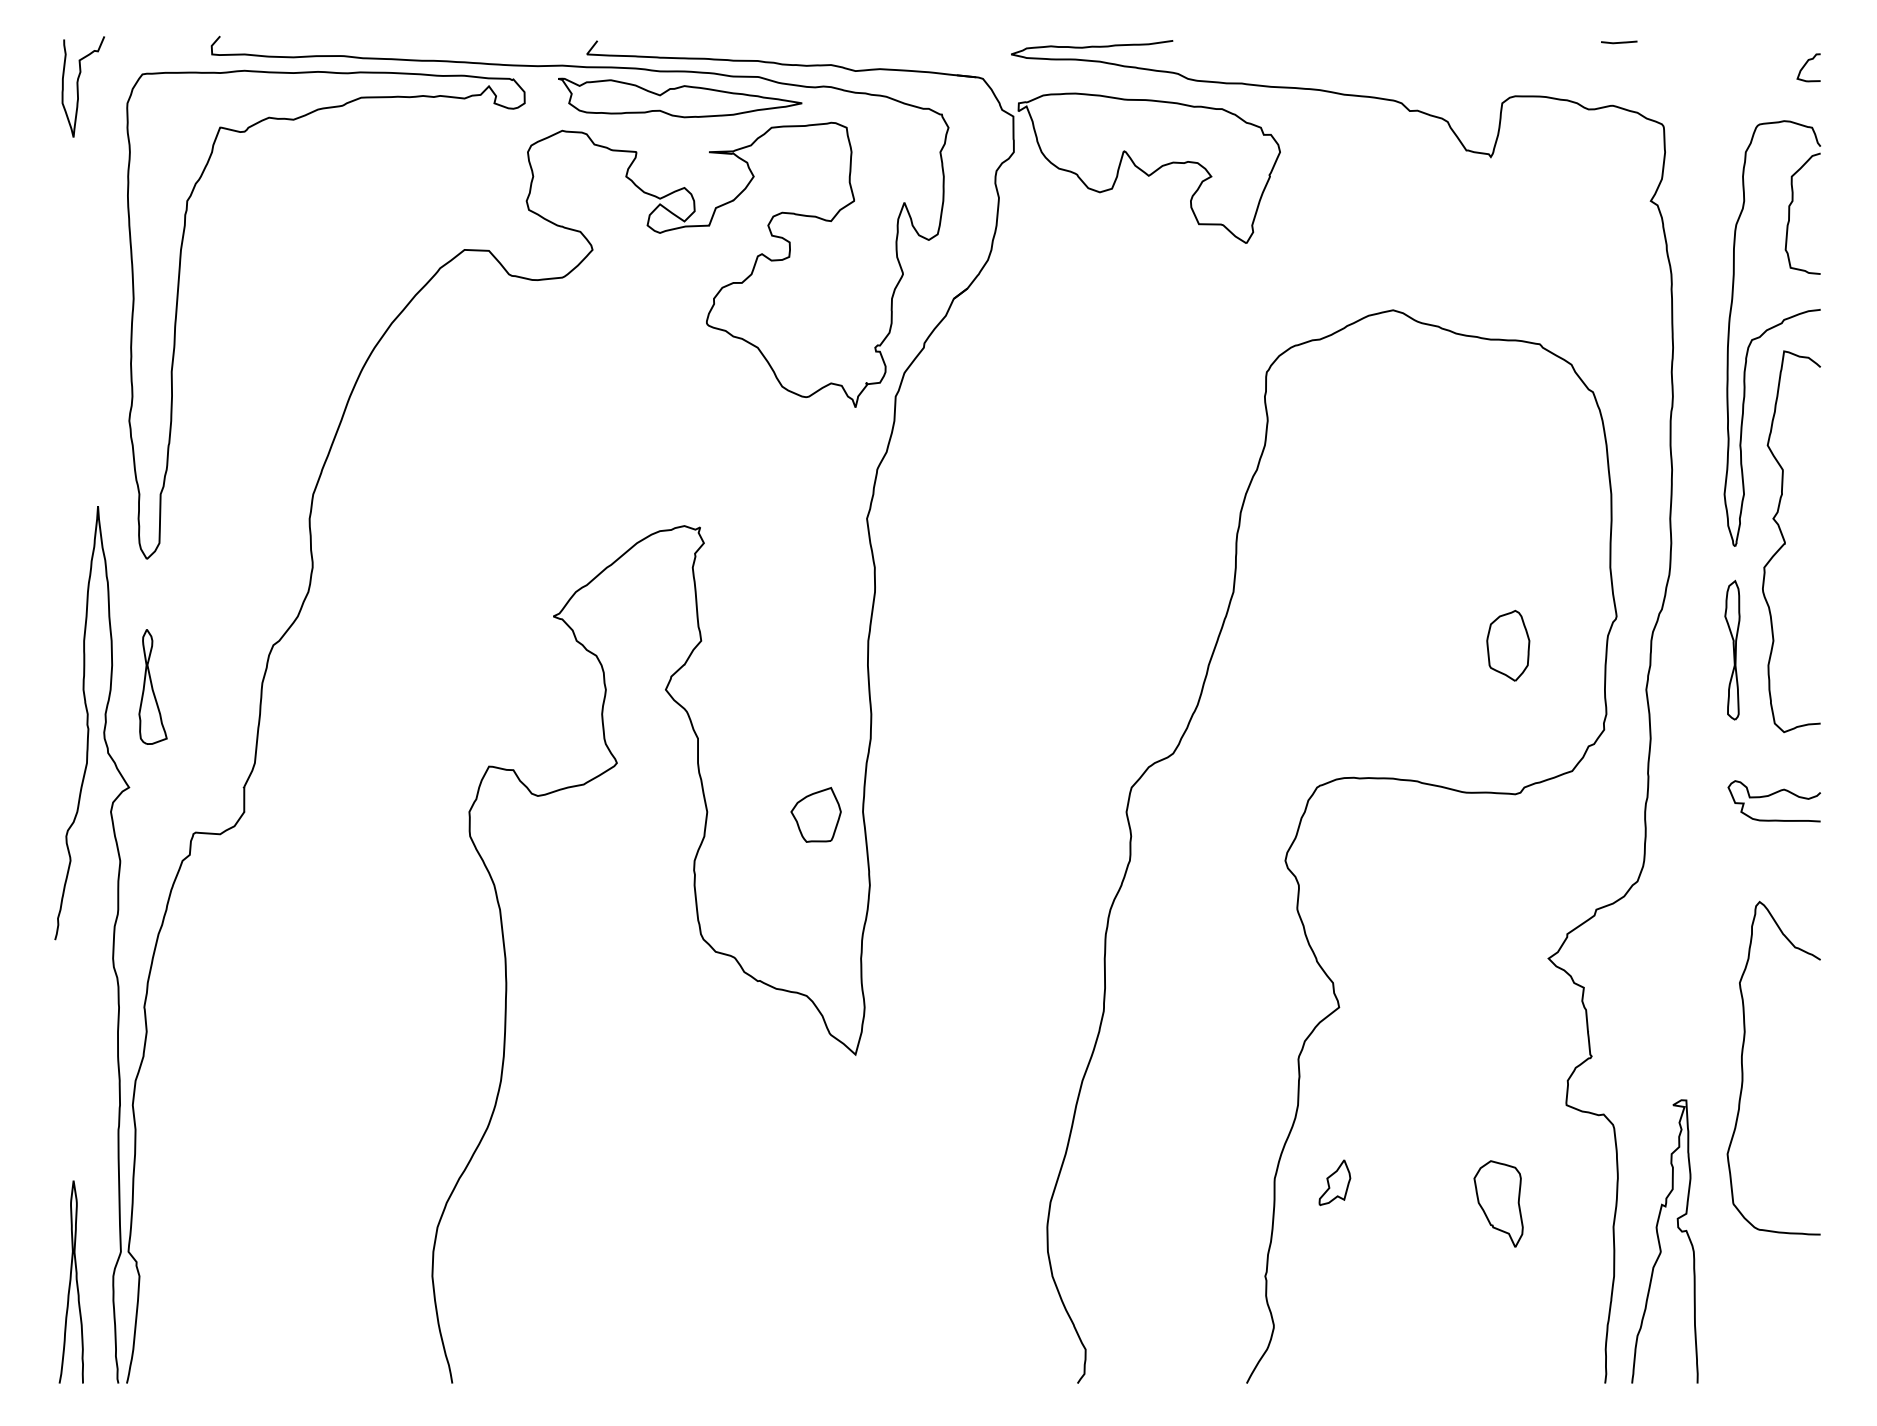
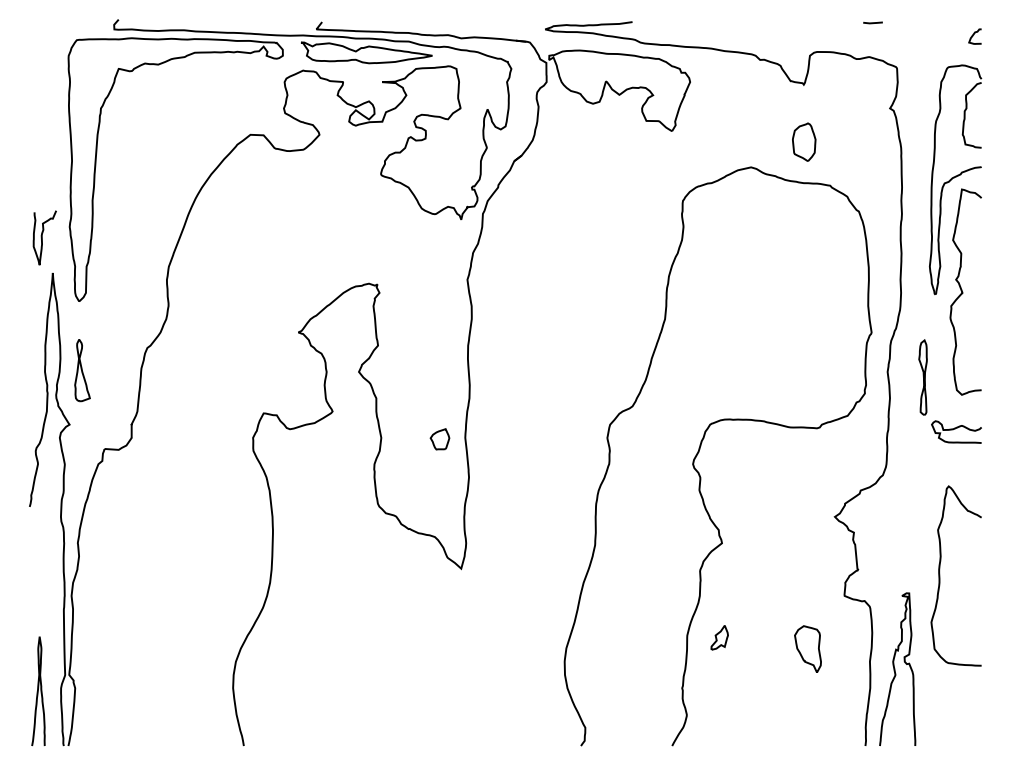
curve: (78, 86) -> (42, 237), moved
part: (1508, 644) -> (804, 141), moved
part: (1731, 649) -> (922, 377), moved
part: (815, 813) -> (439, 438), size x0.7

